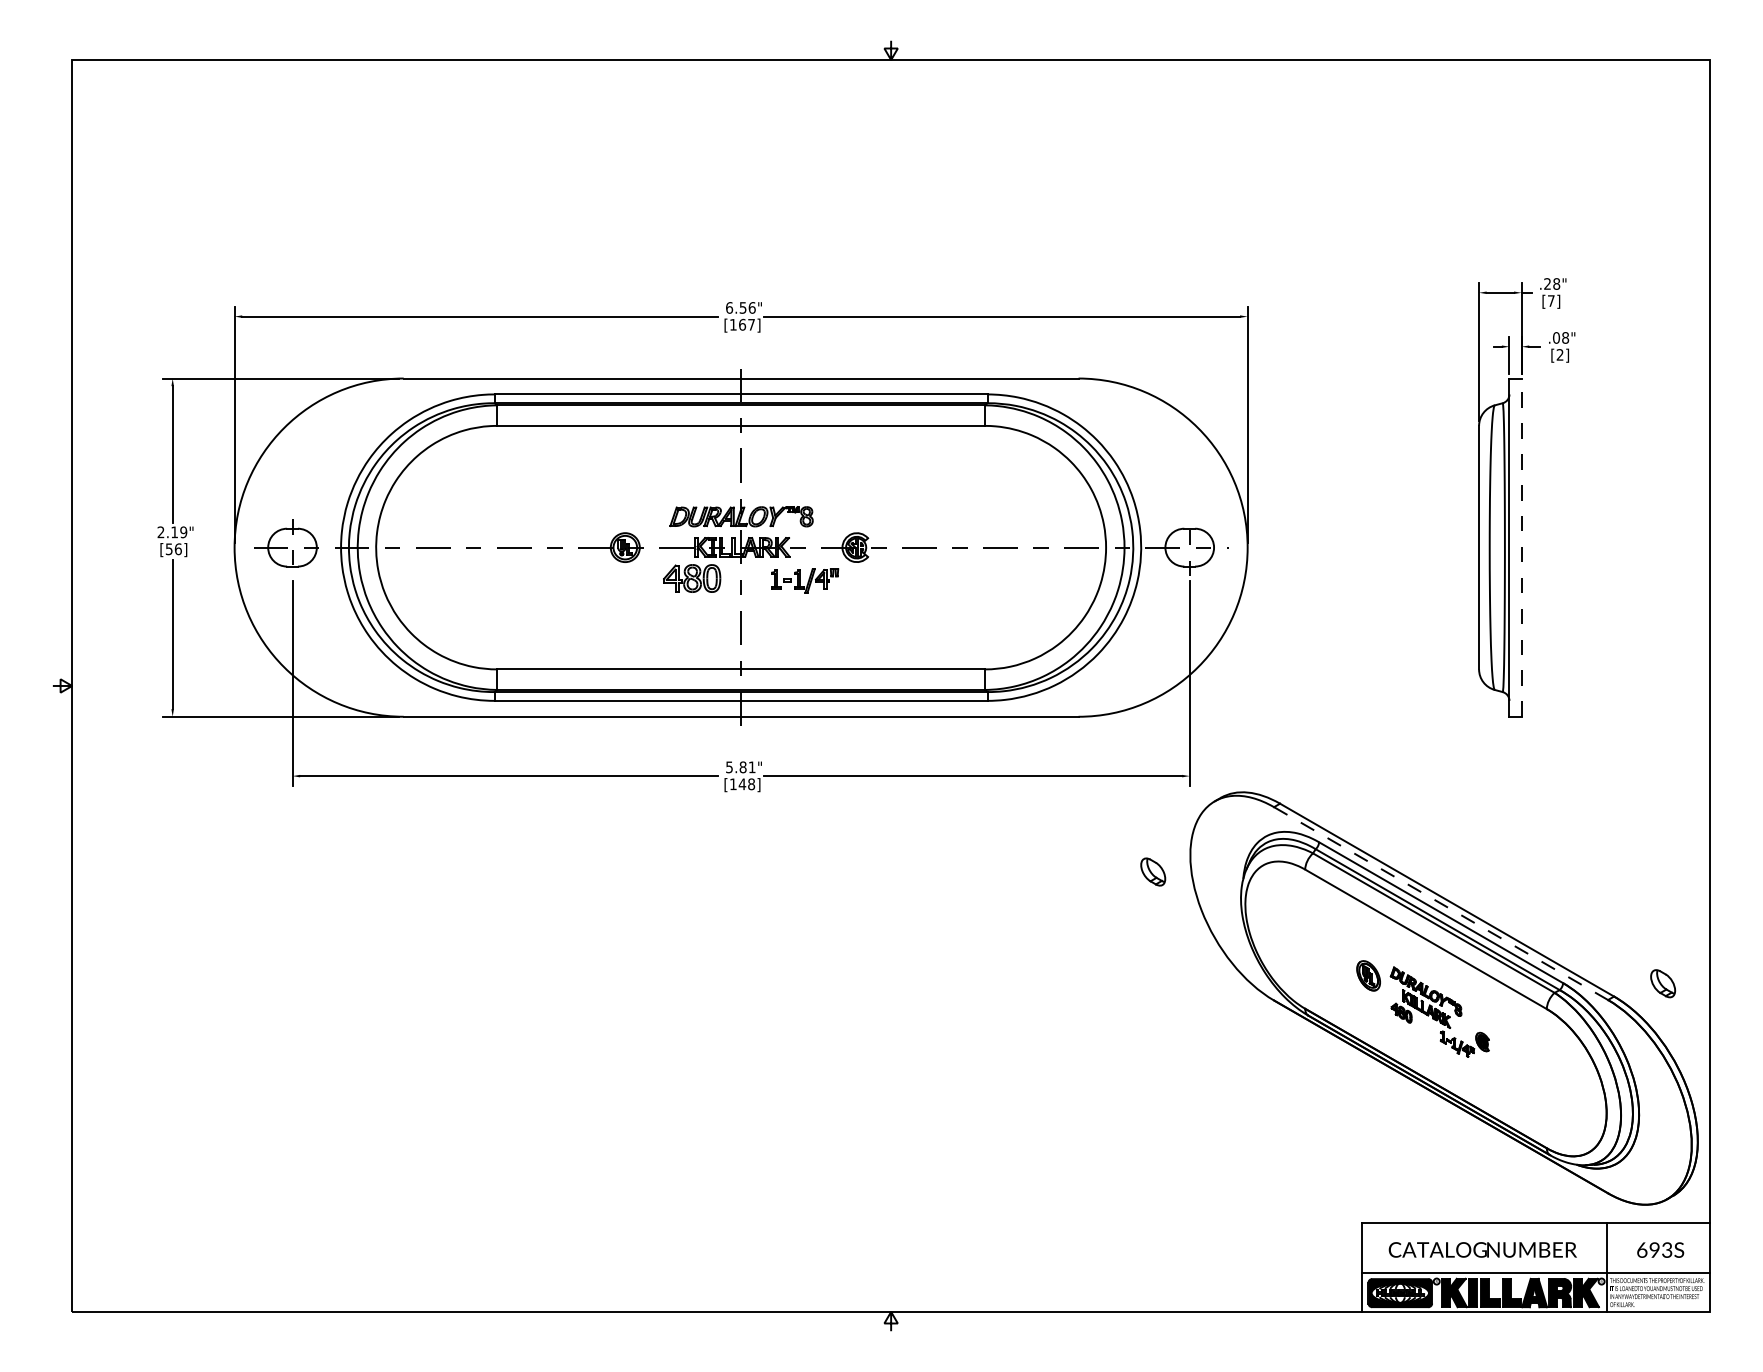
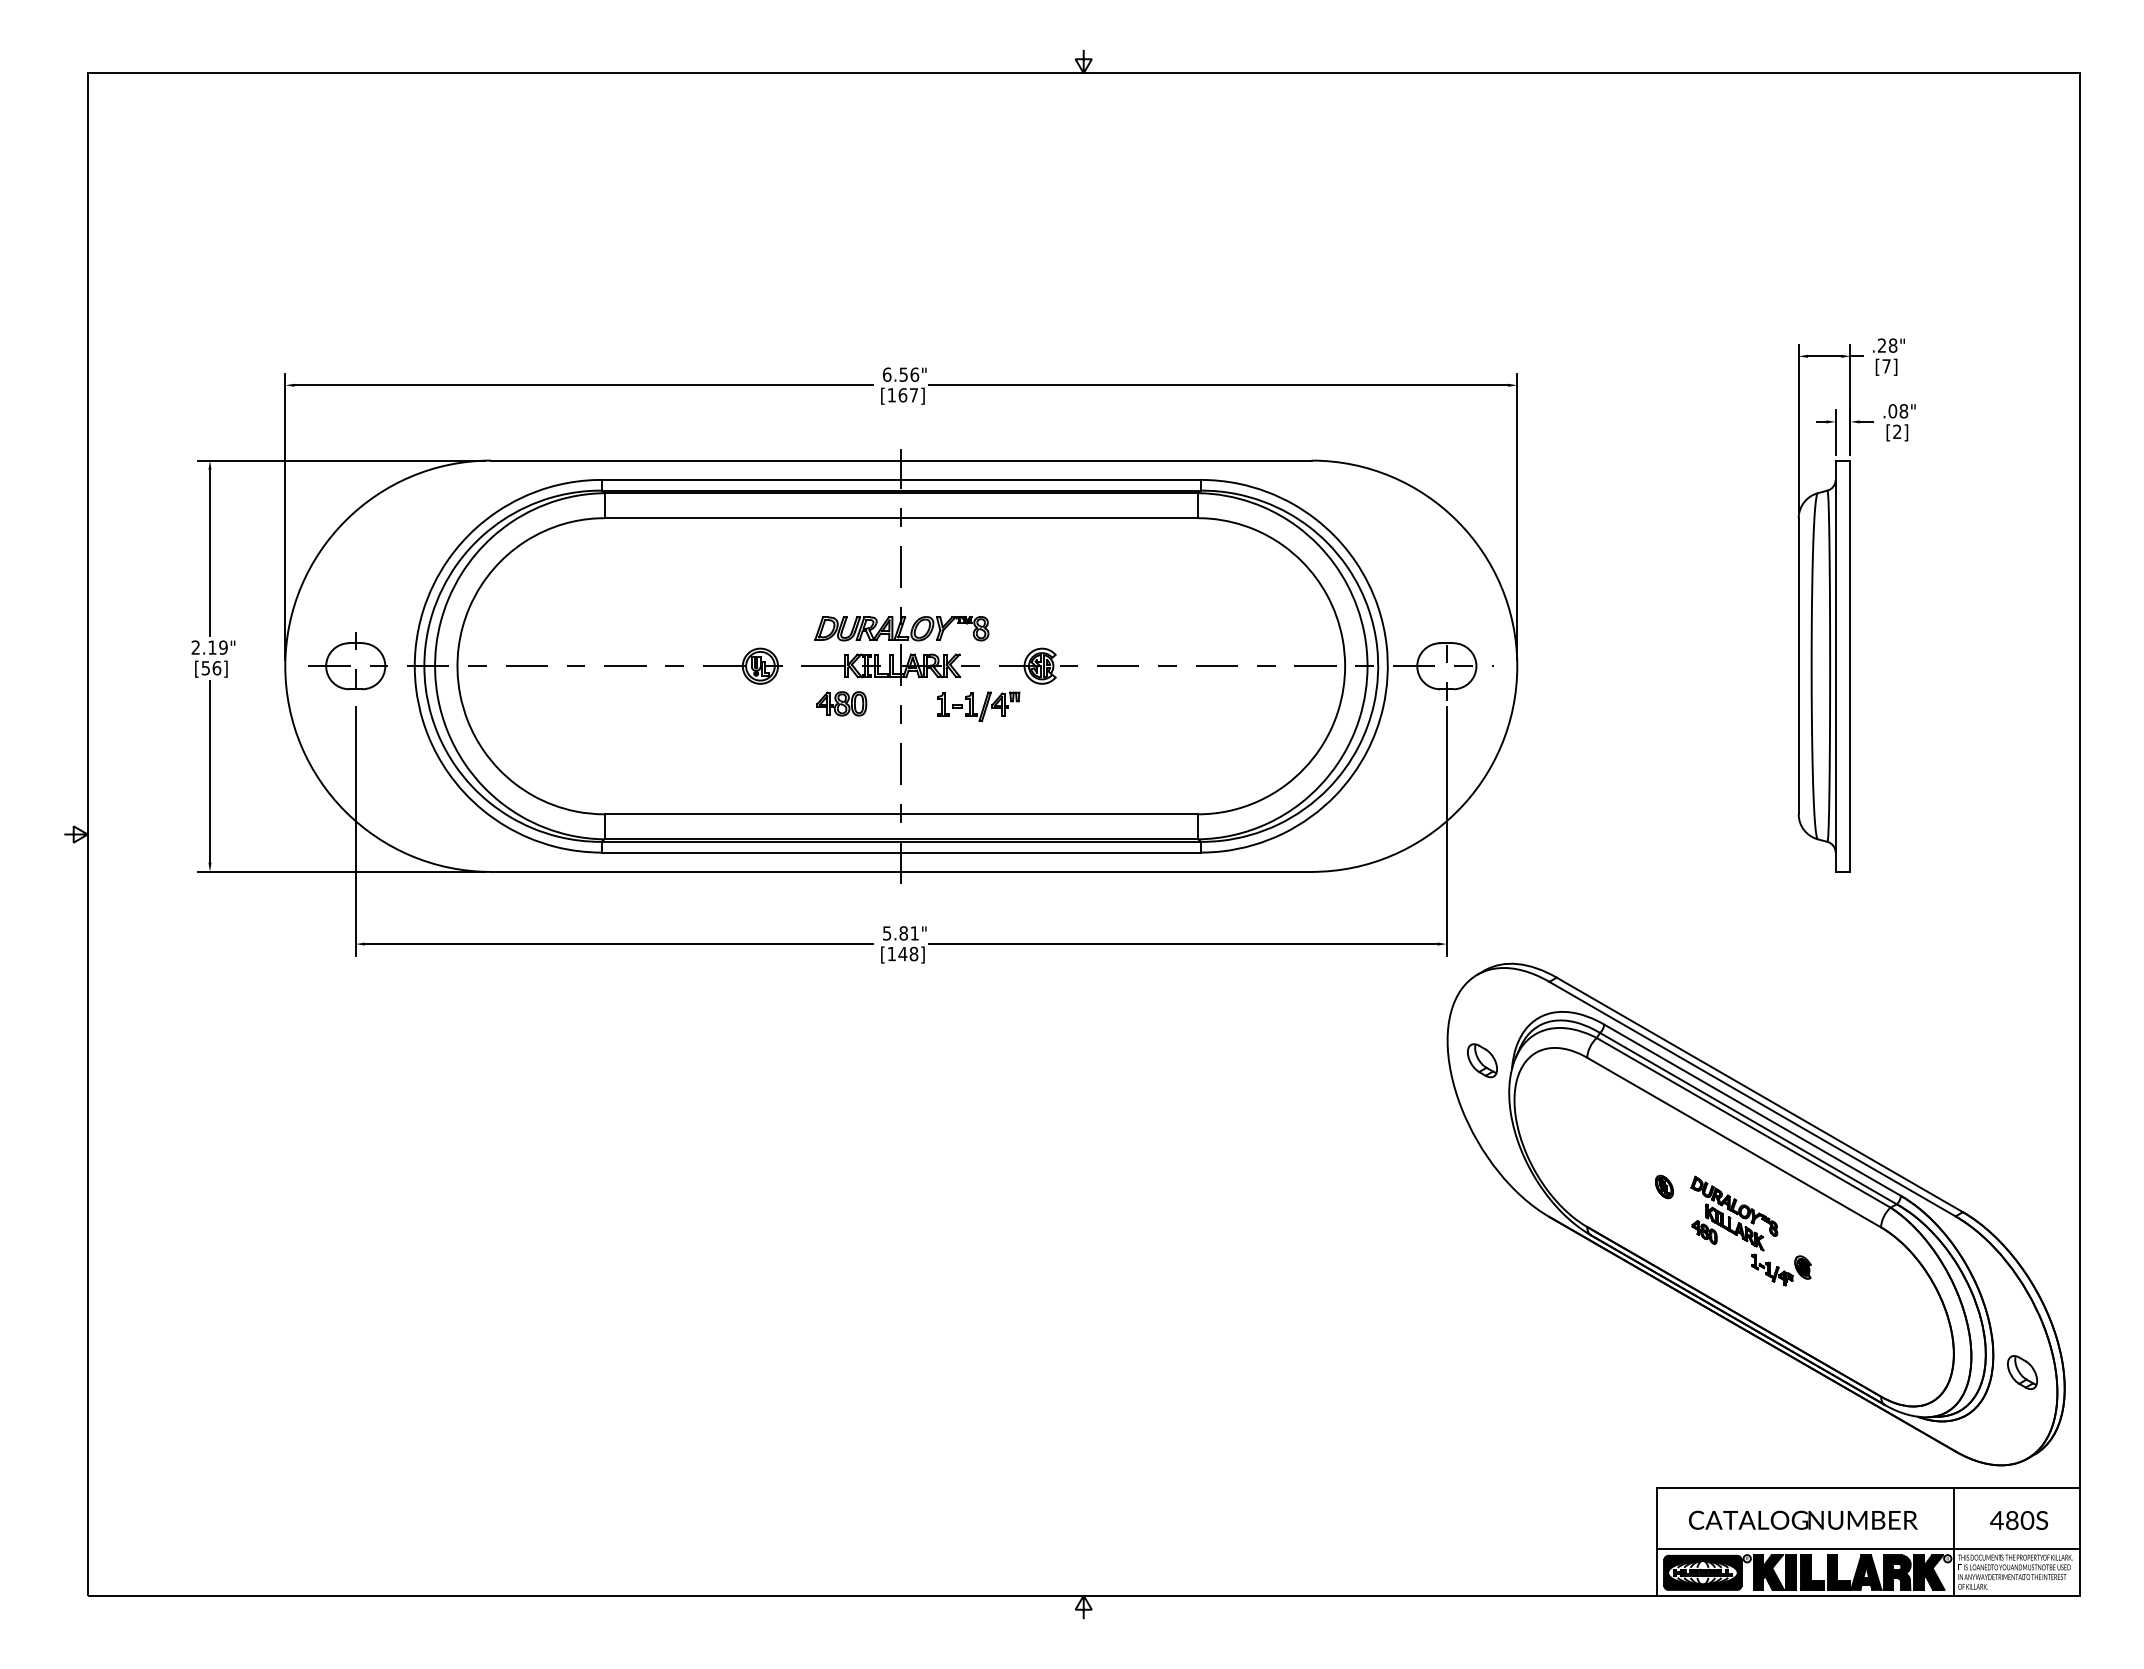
line: (1521, 547) -> (1850, 666), dashed -> solid
part: (691, 578) -> (841, 703), size x0.71
part: (1153, 871) -> (1482, 1060), moved
line: (1441, 903) -> (1752, 1099), dashed -> solid
part: (1368, 975) -> (1664, 1186), size x0.62
part: (1663, 983) -> (2022, 1372), moved
text: (1654, 1250) -> (2012, 1520), 693S -> 480S

